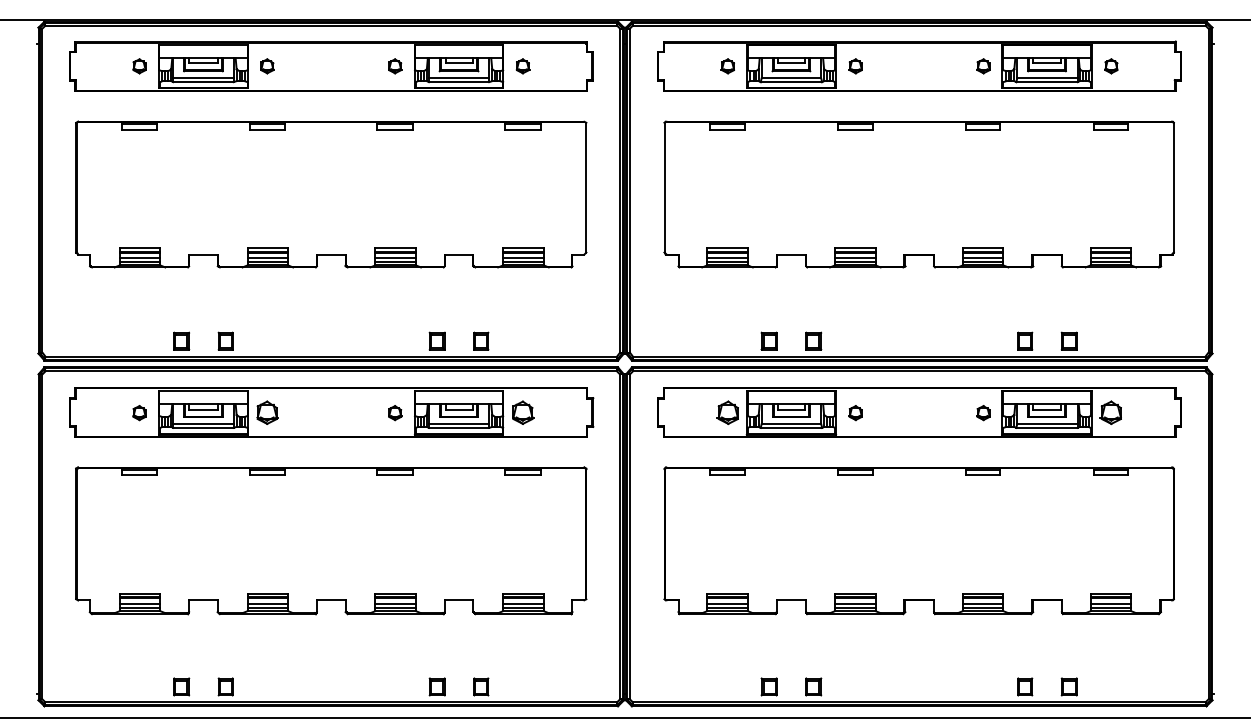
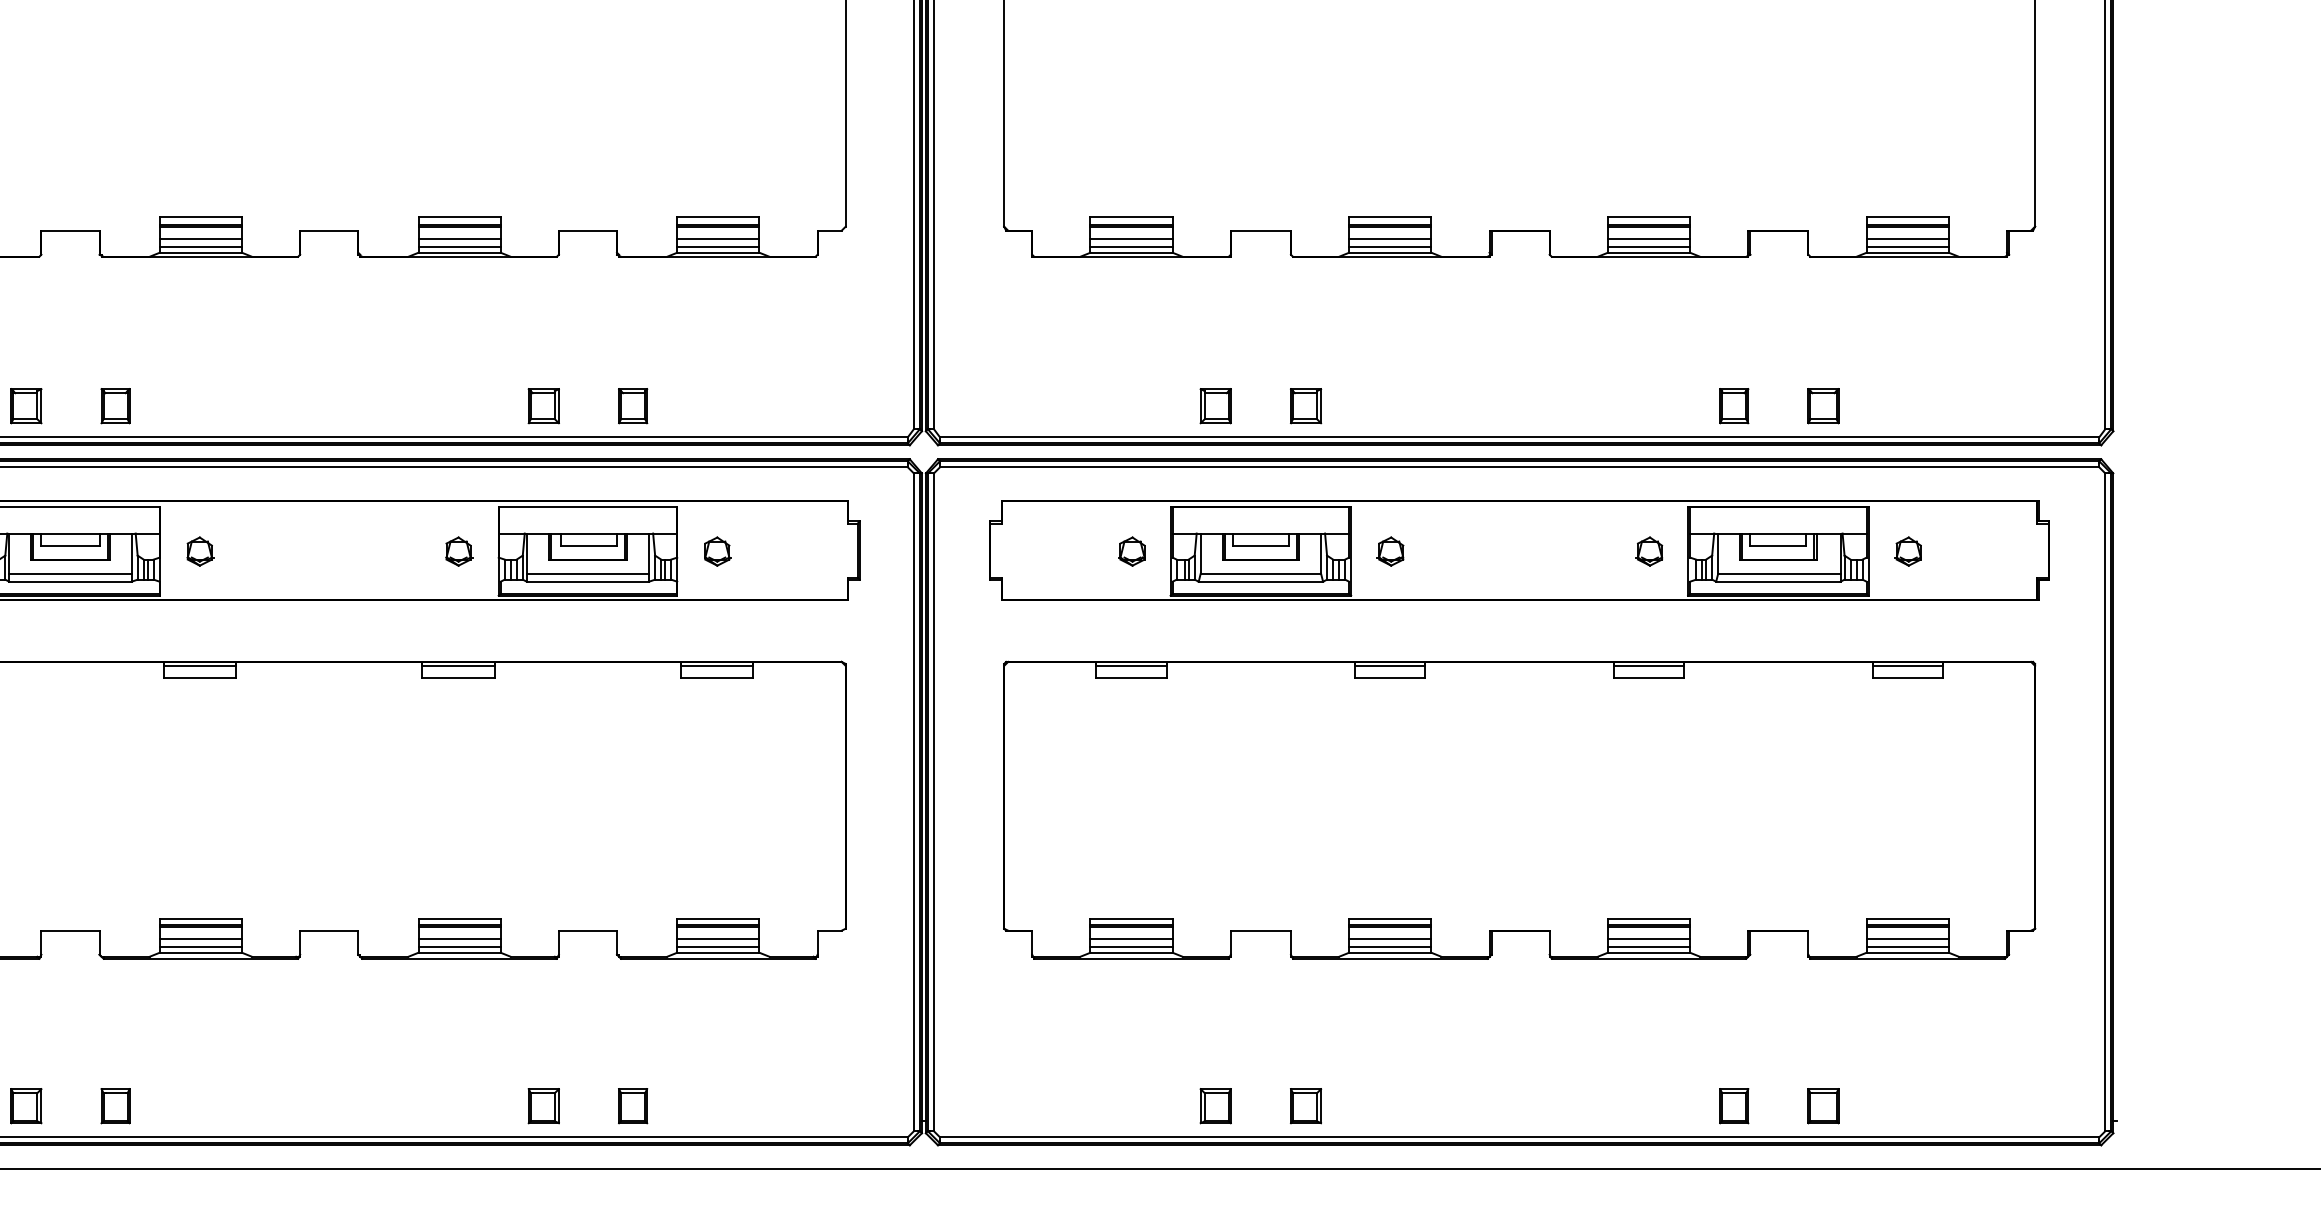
part: (267, 413) -> (200, 552), size x0.62
part: (522, 413) -> (716, 552), size x0.62
part: (727, 413) -> (1131, 552), size x0.62
part: (1111, 413) -> (1908, 552), size x0.62

